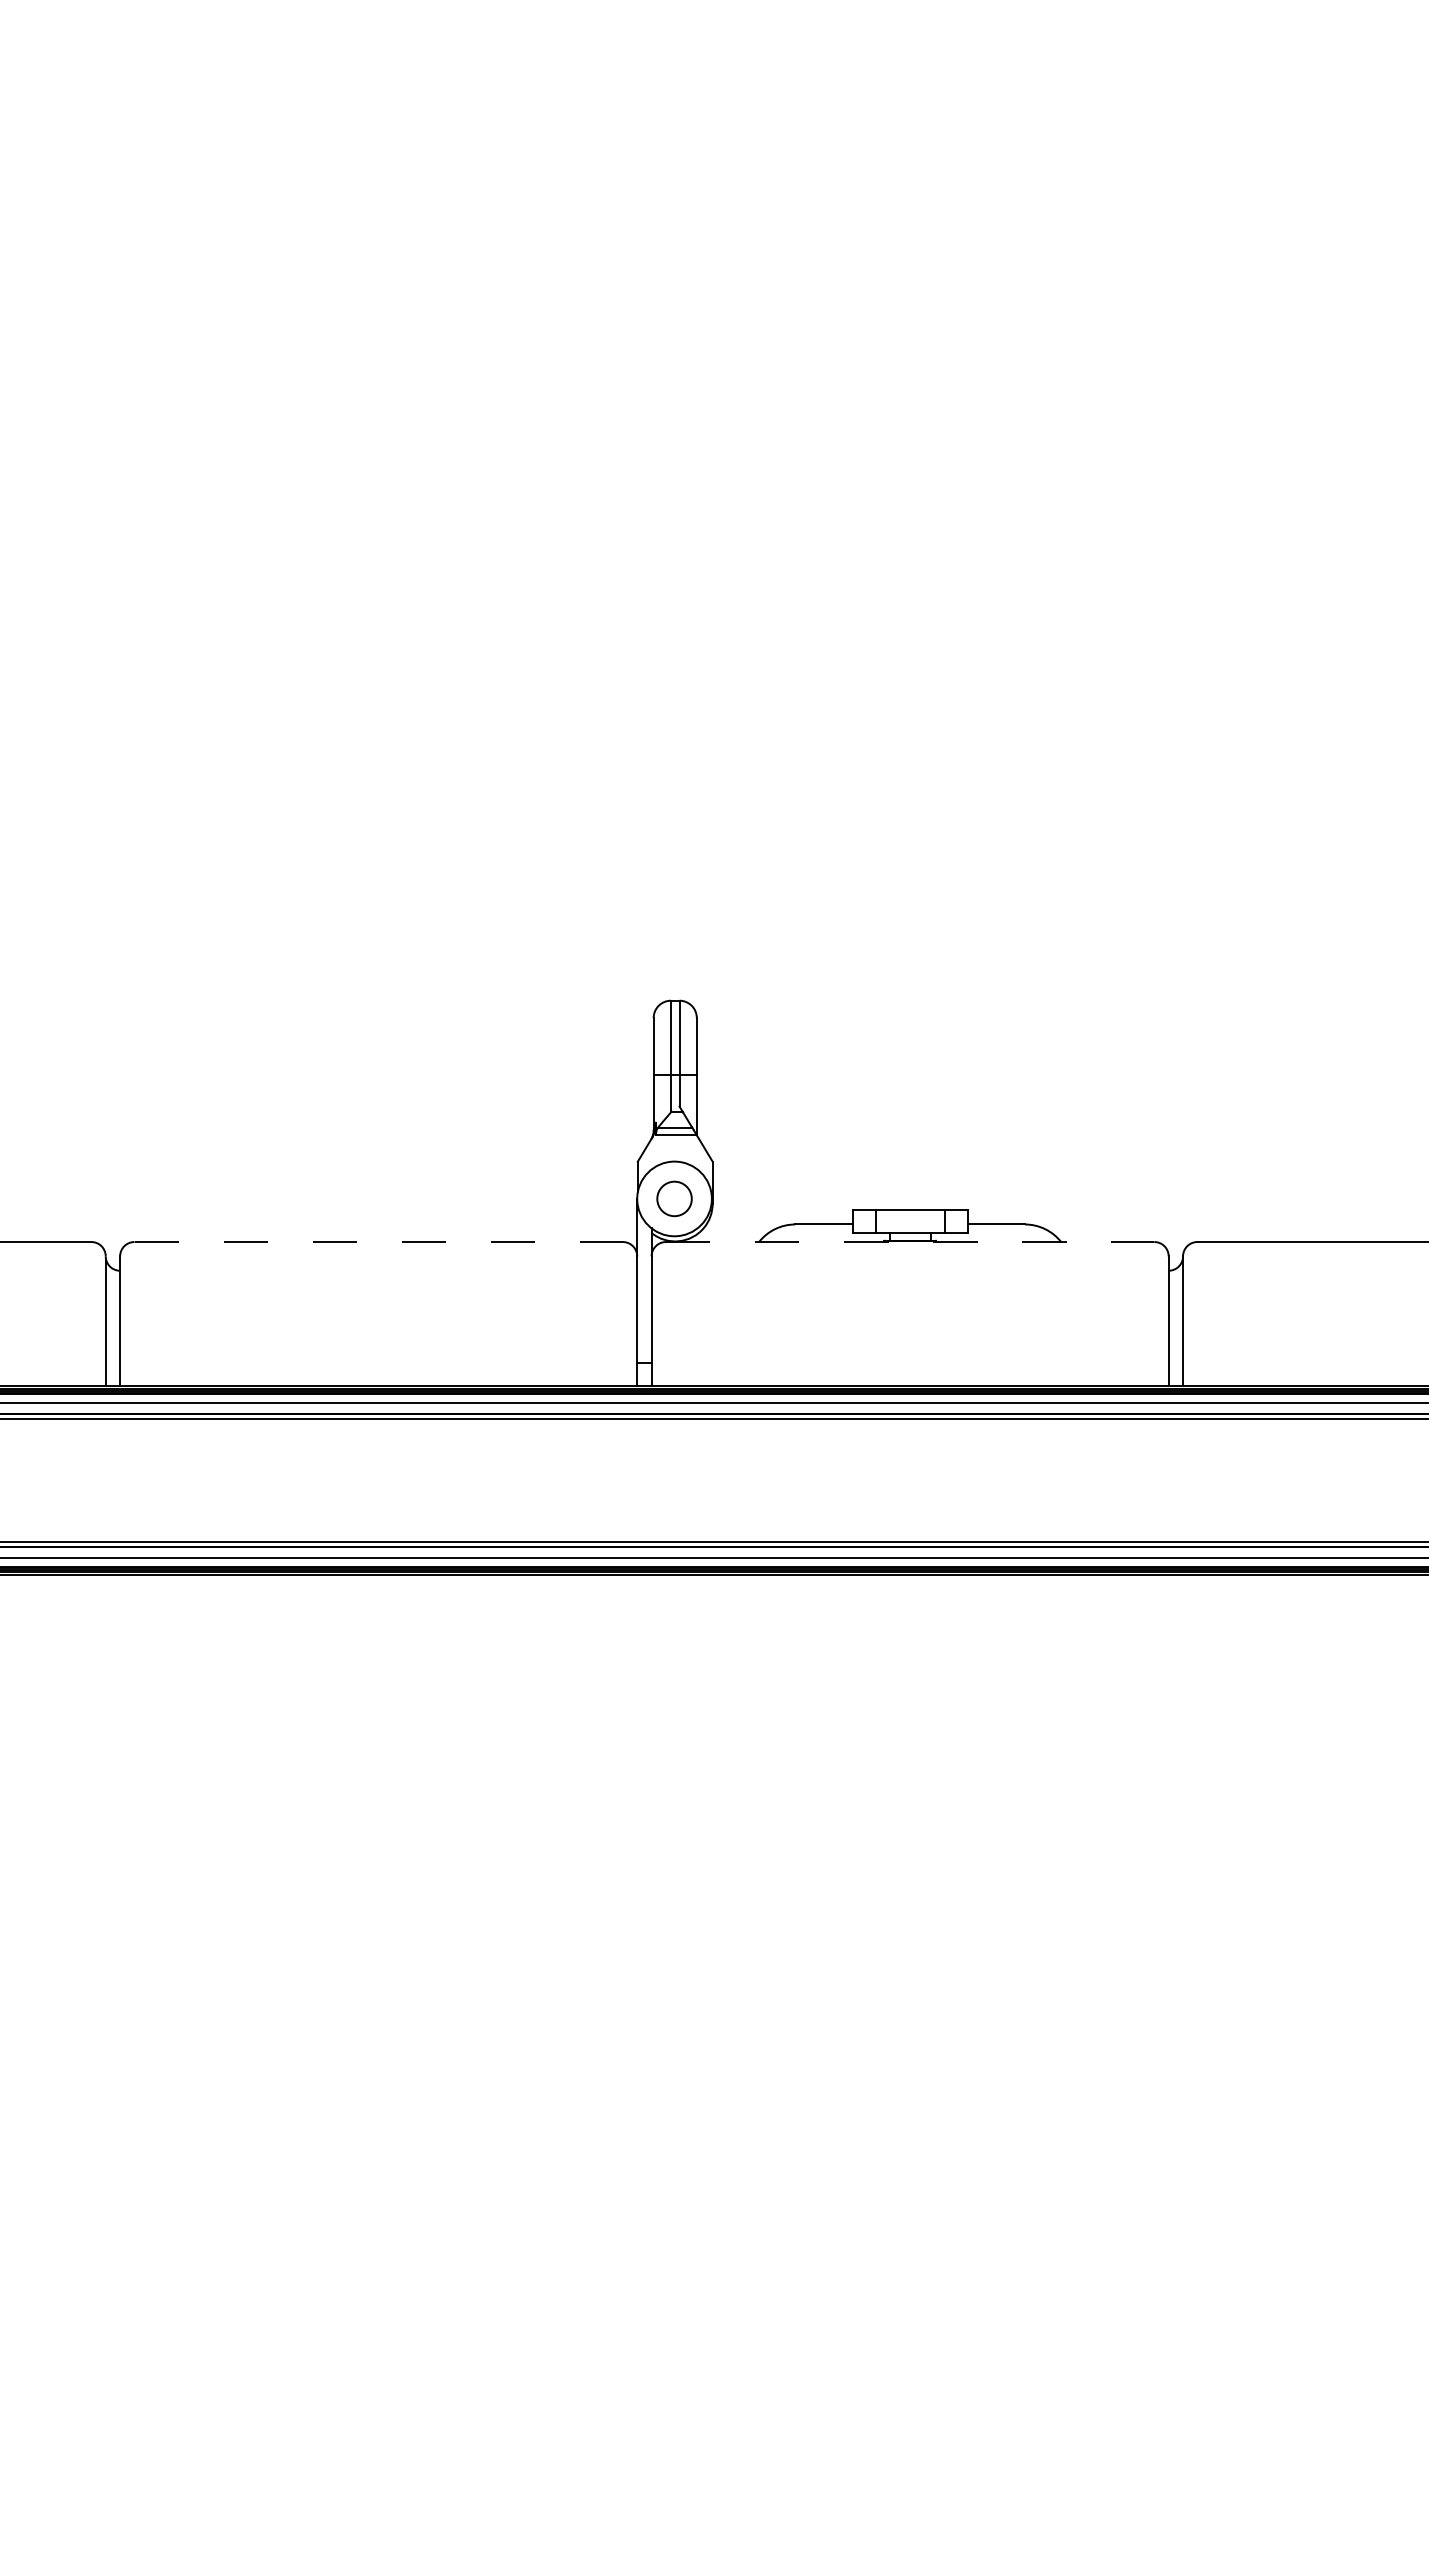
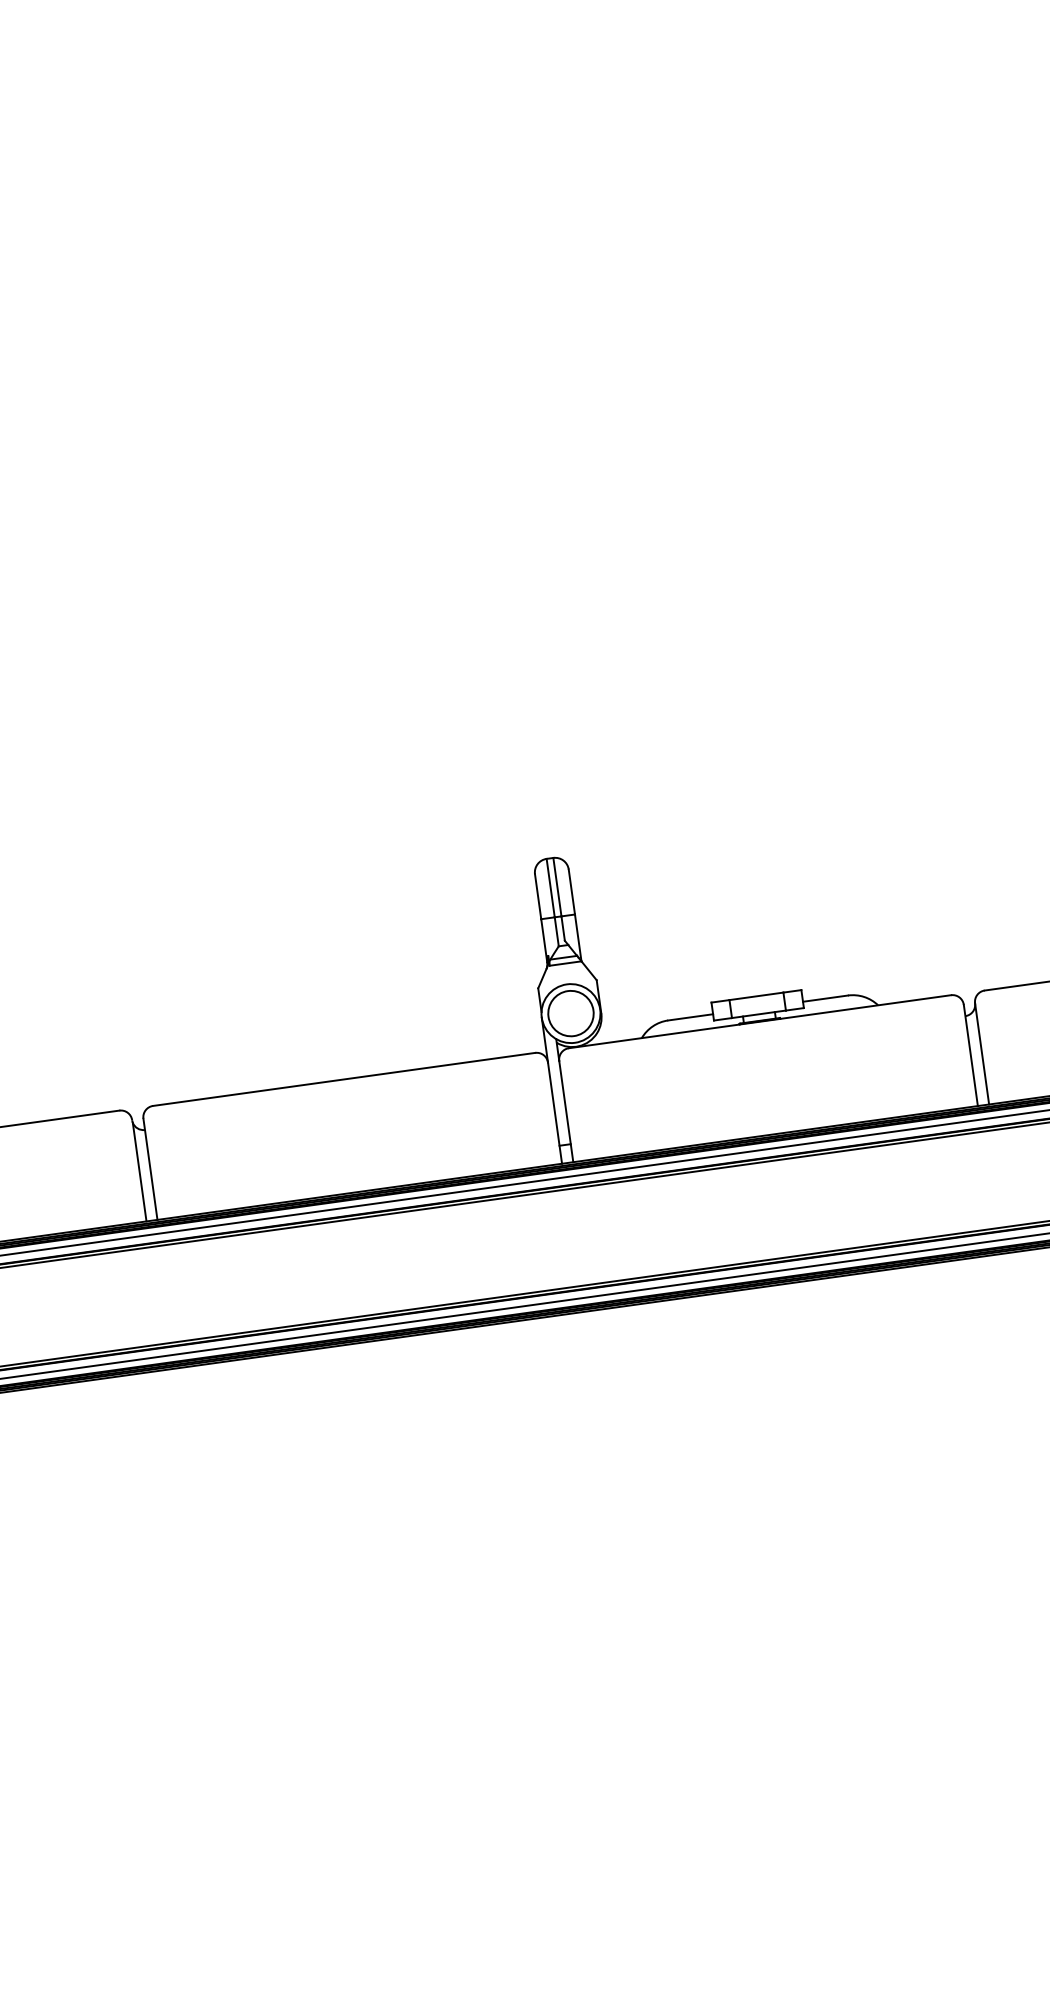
circle: (674, 1198) -> (570, 1013), size x1.67
line: (379, 1242) -> (344, 1079), dashed -> solid
line: (910, 1242) -> (760, 1022), dashed -> solid

